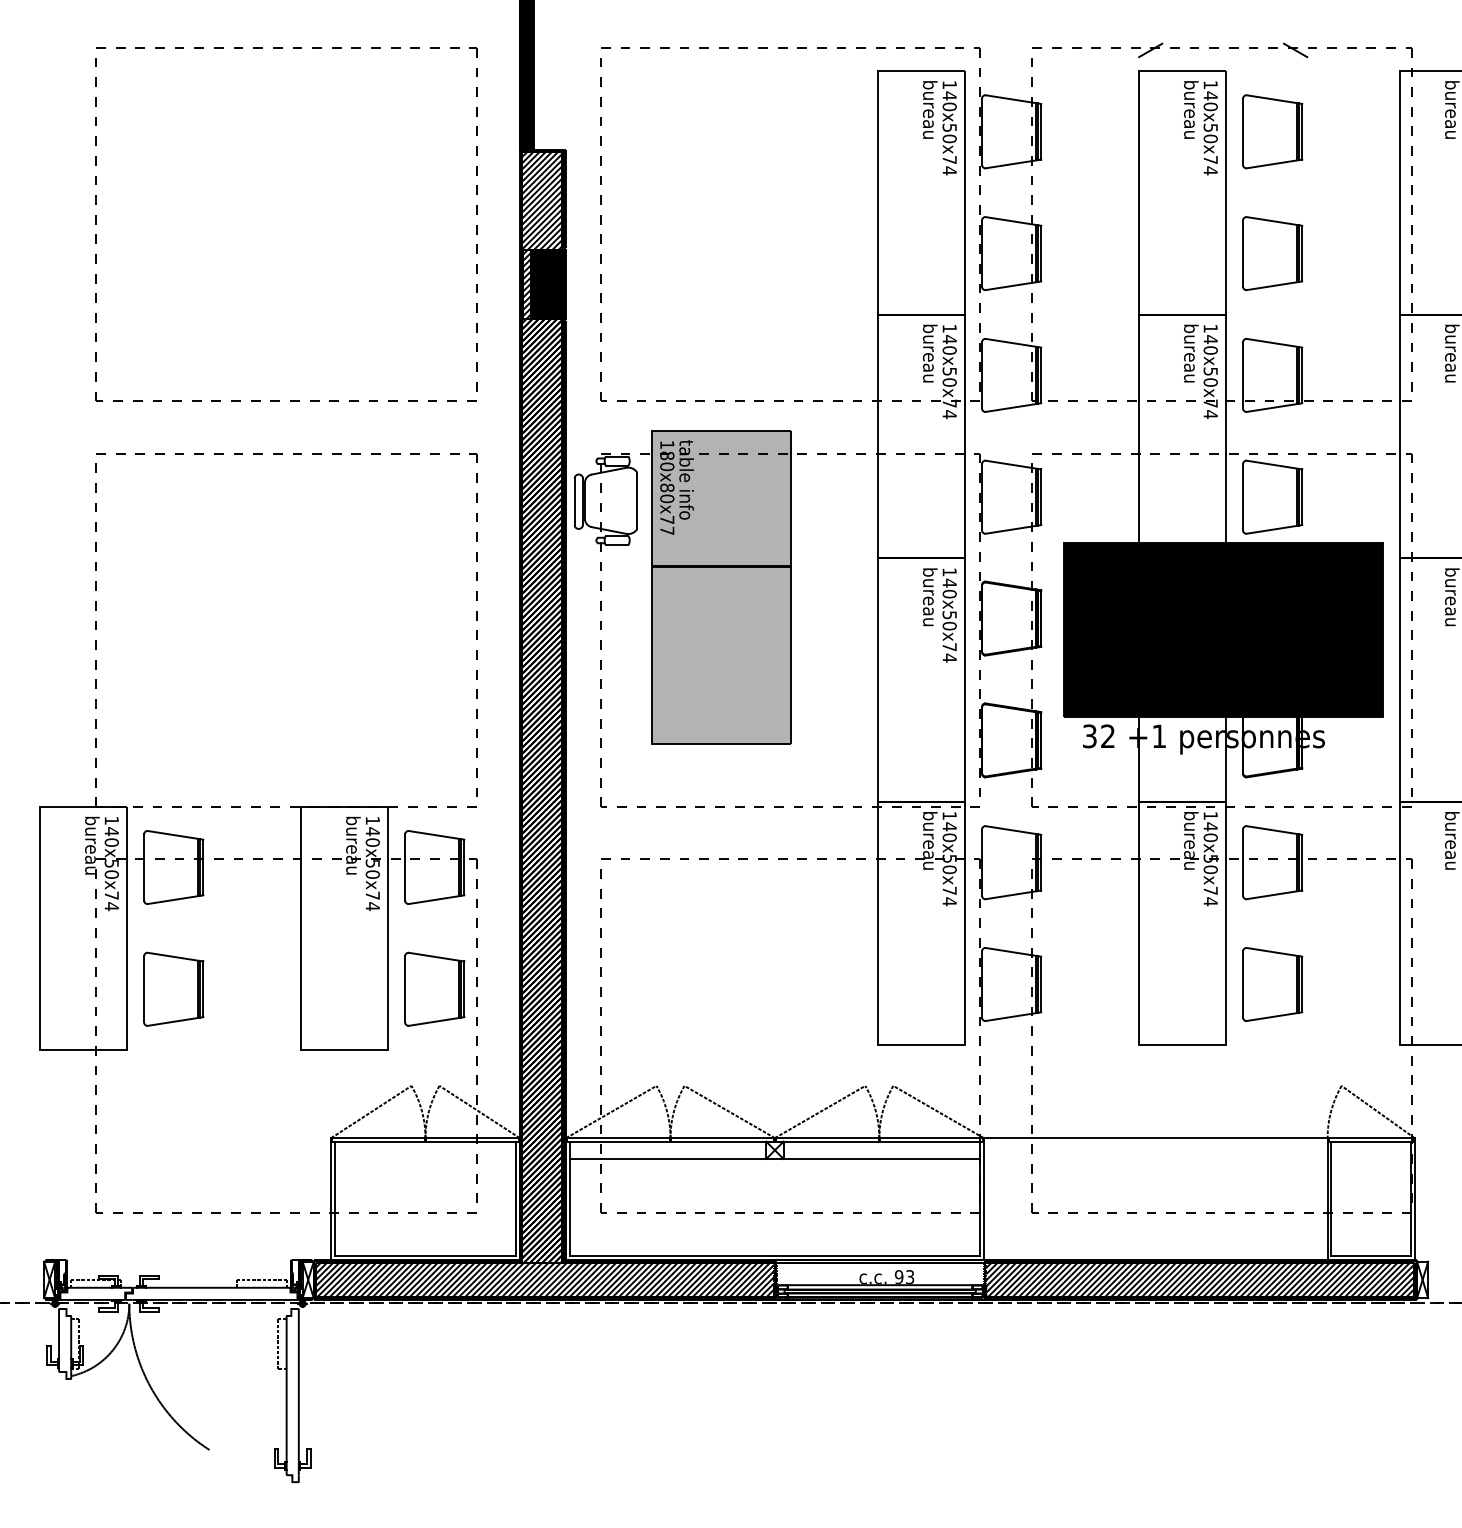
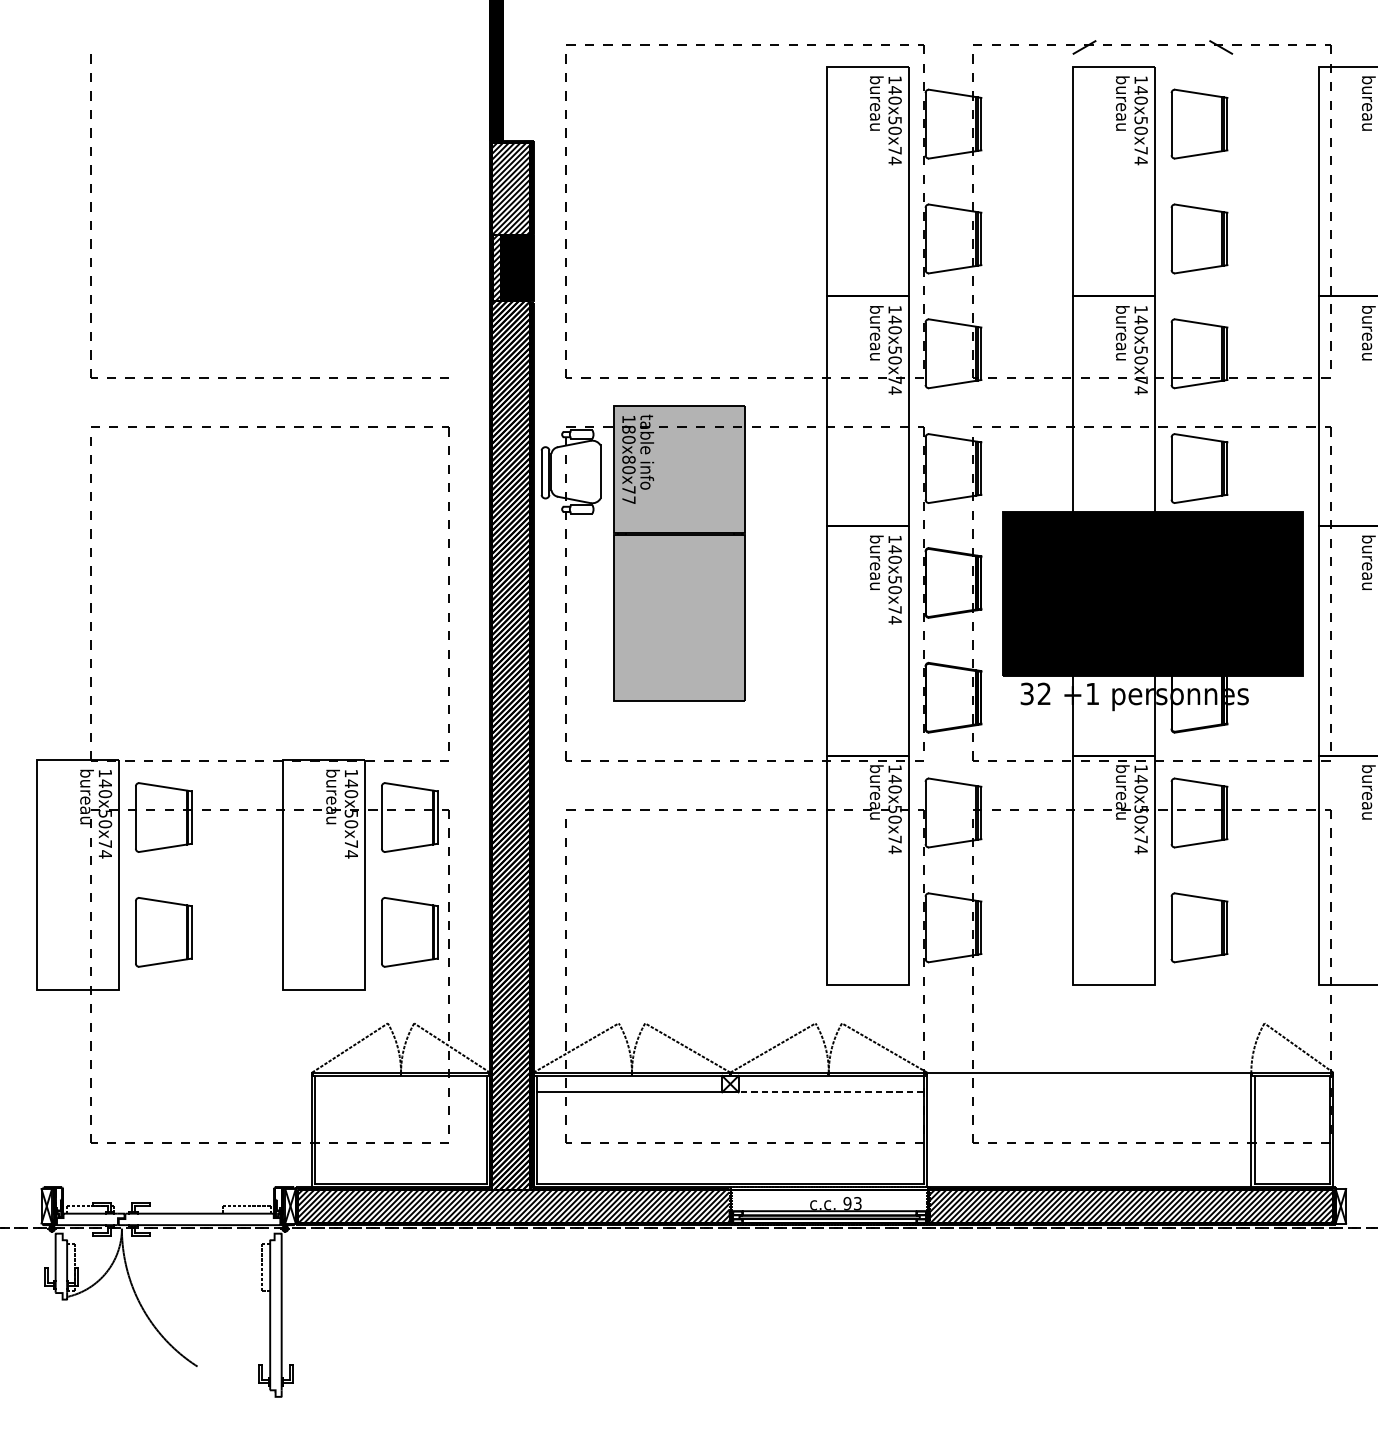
part: (282, 48) -> (266, 45), removed
line: (877, 1159) -> (827, 1092), solid -> dashed

